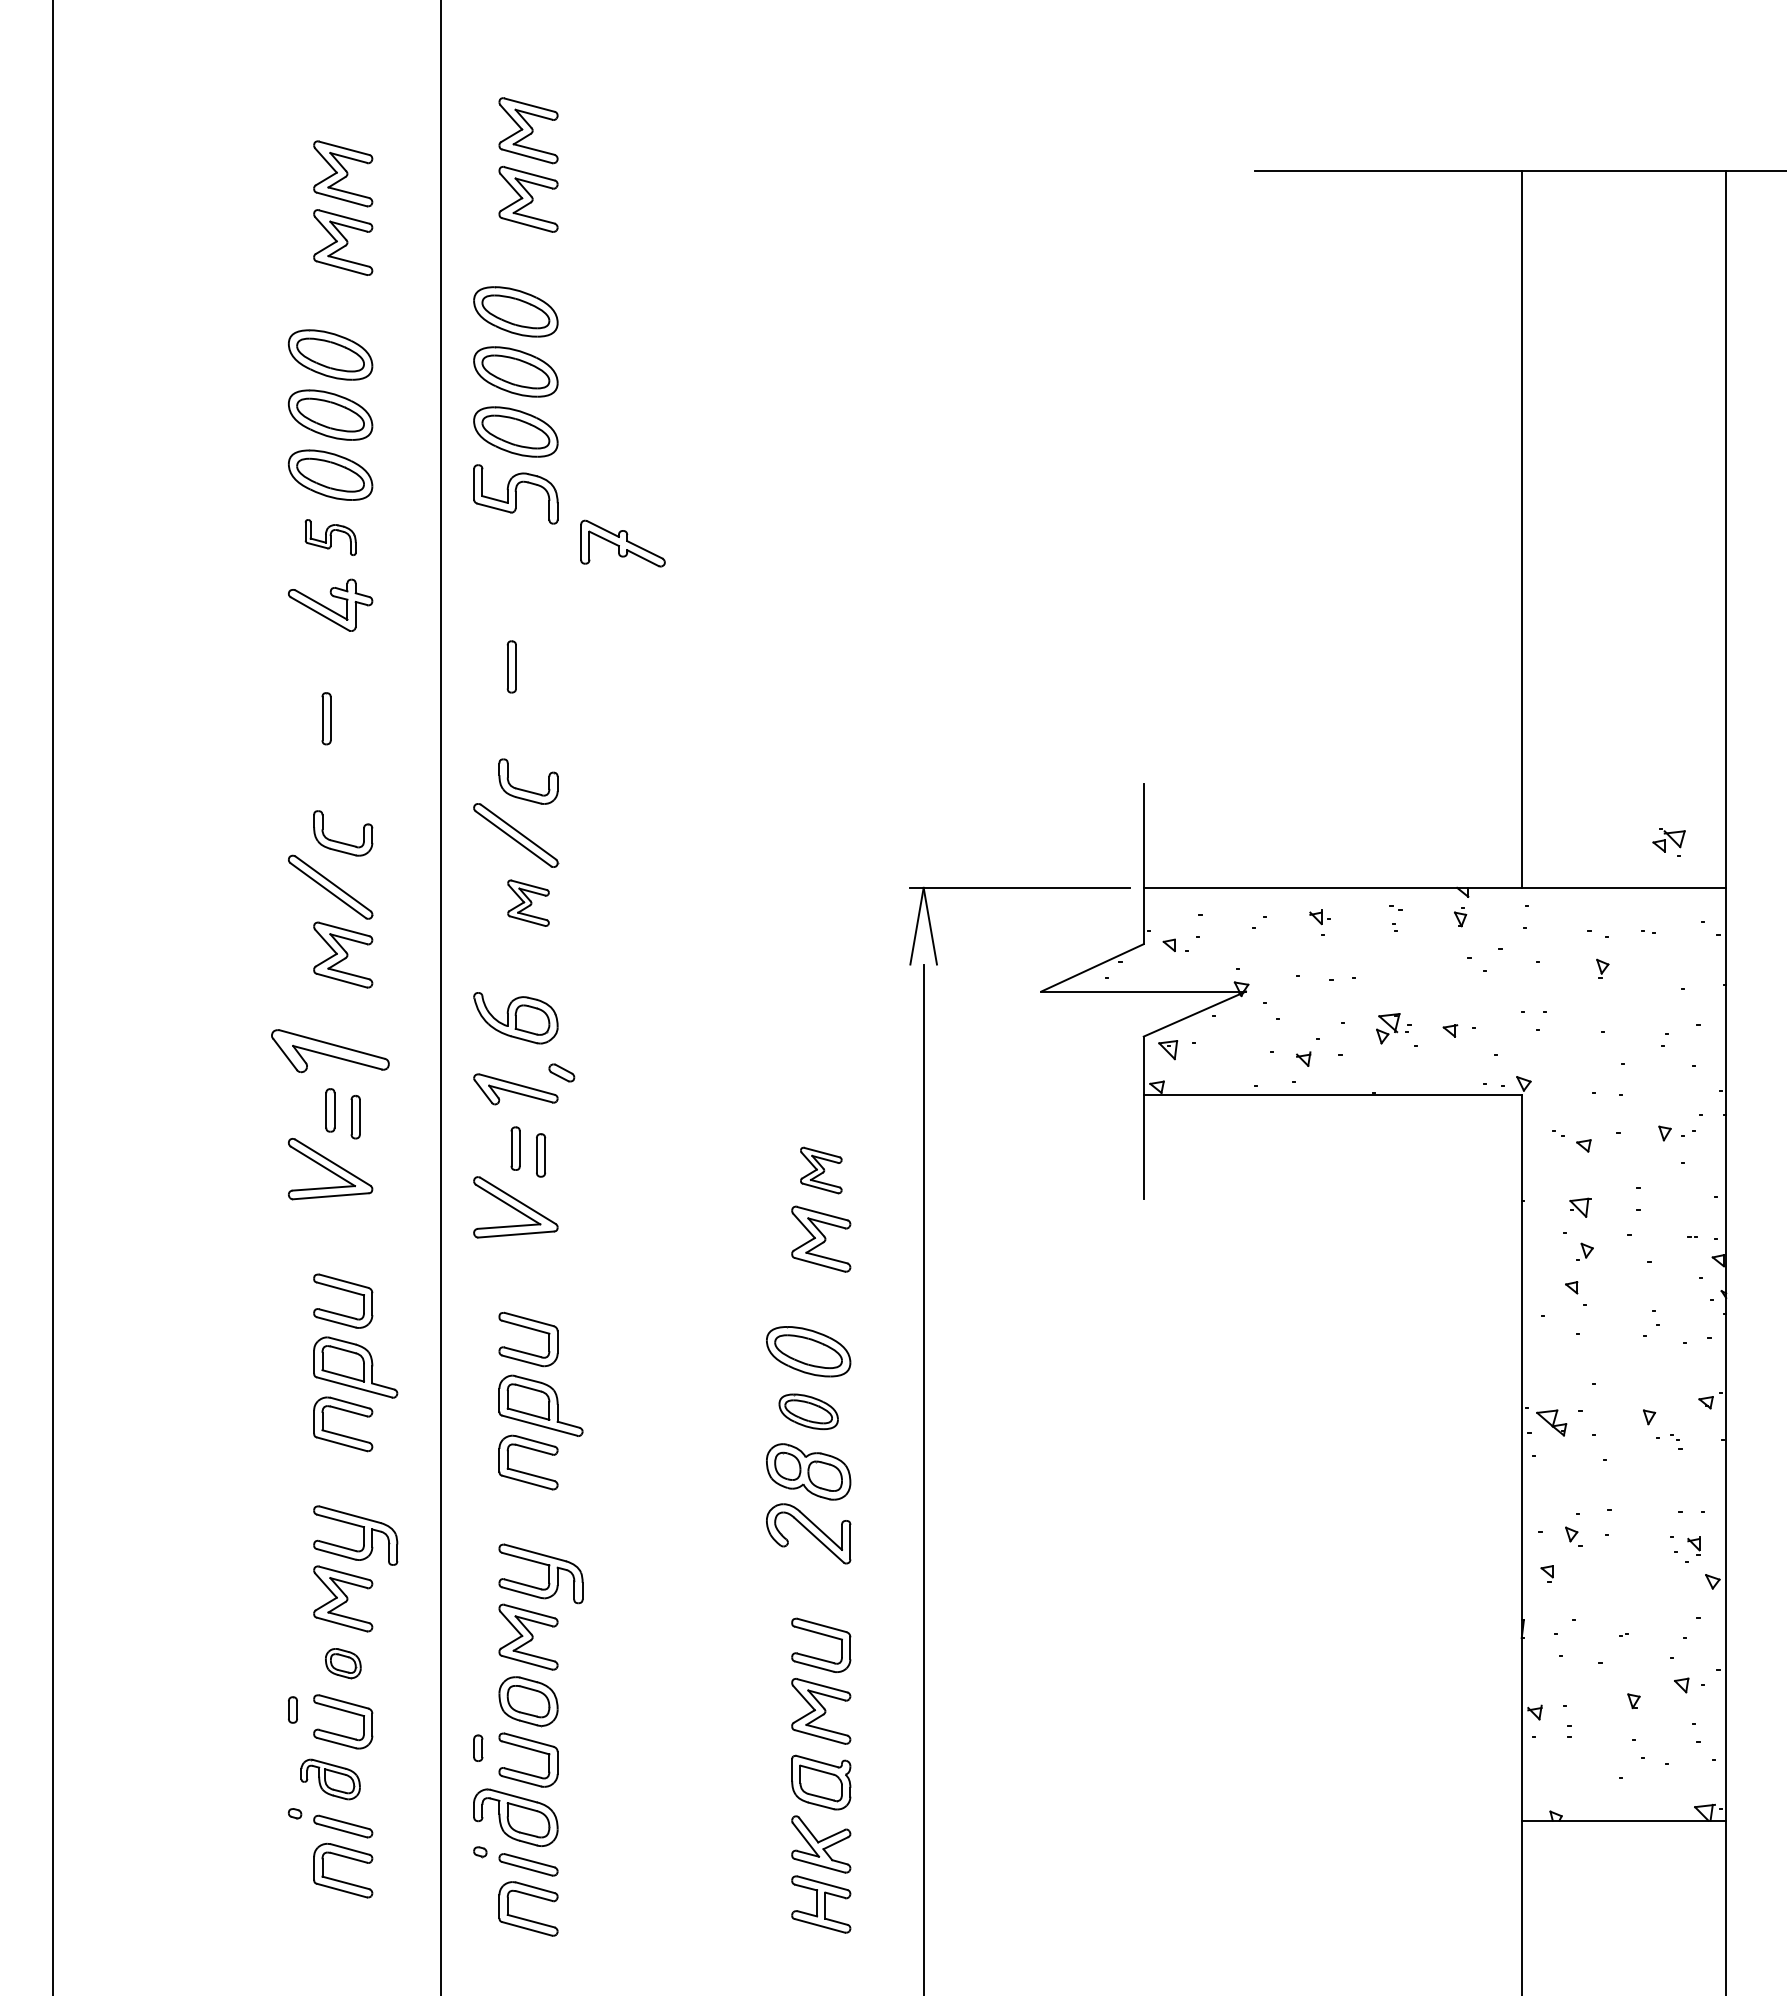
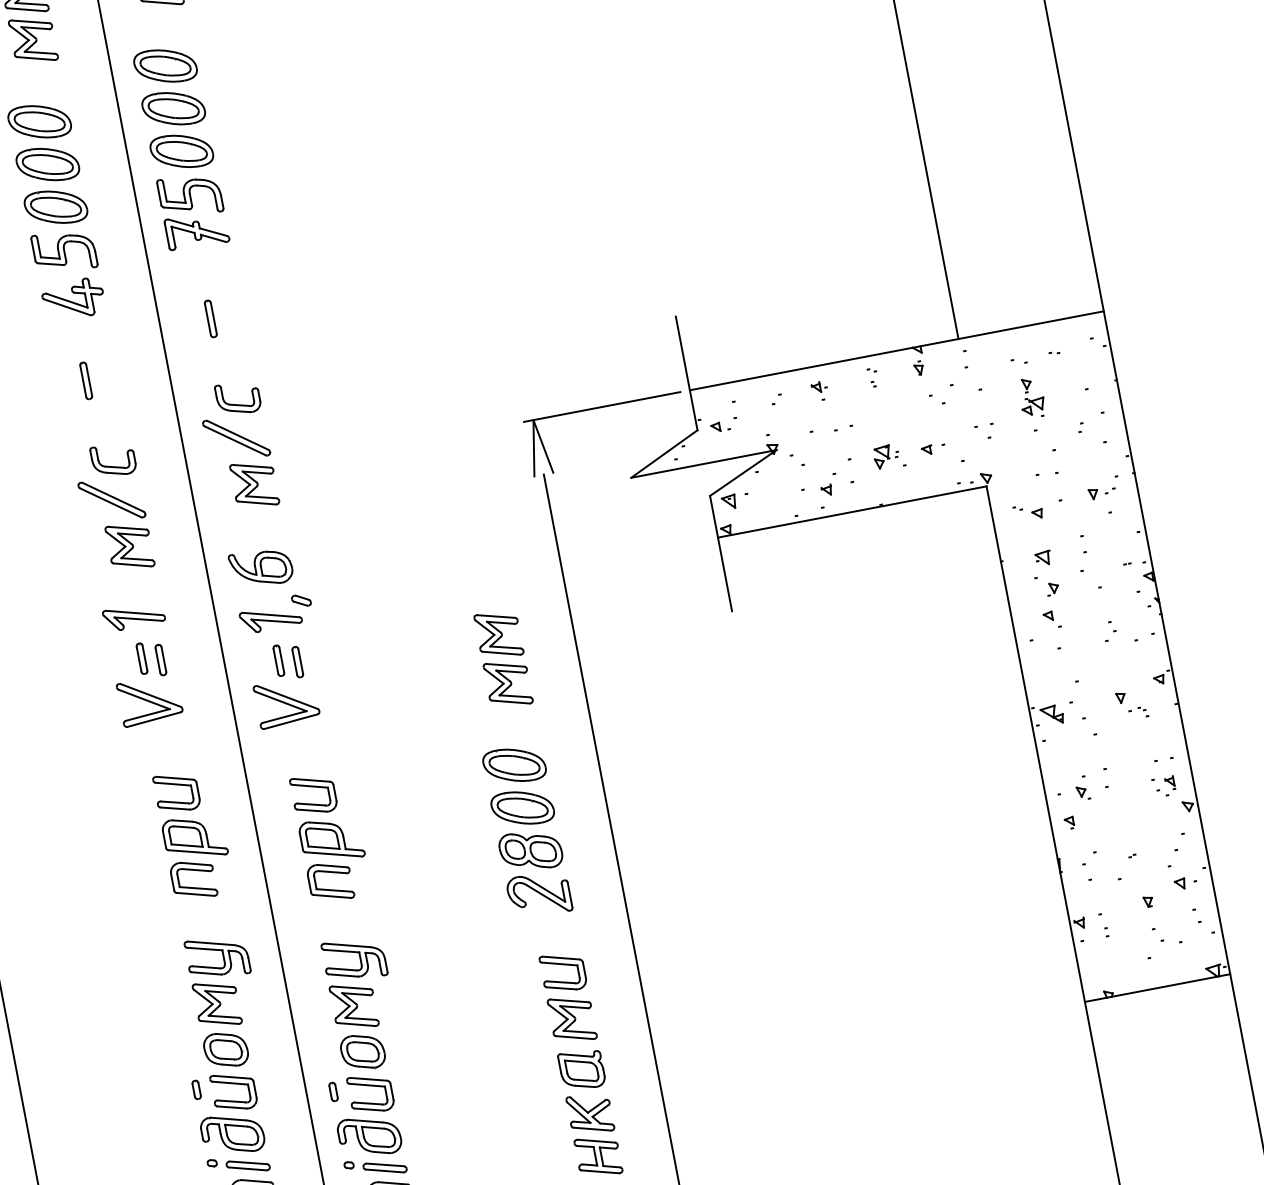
part: (330, 537) -> (64, 251), size x1.67
part: (622, 543) -> (196, 230), moved
part: (1668, 842) -> (1033, 407), moved
part: (528, 902) -> (254, 484), size x1.43
part: (330, 1050) -> (133, 616), size x0.71
part: (821, 1170) -> (499, 634), size x1.43
part: (808, 1411) -> (522, 807), size x1.43
part: (343, 1663) -> (226, 1049), size x1.67
part: (330, 1779) -> (232, 1134), size x1.43

